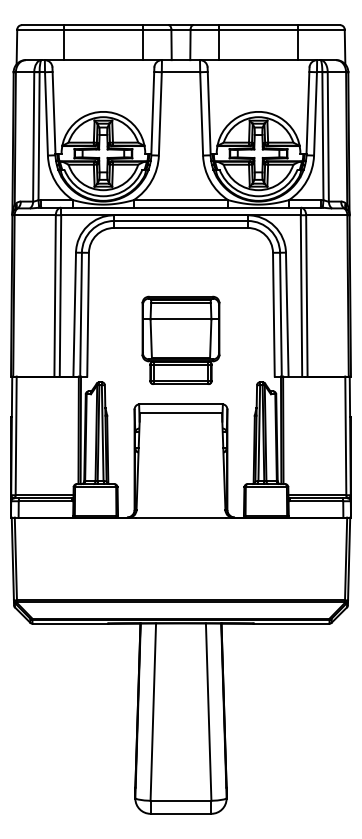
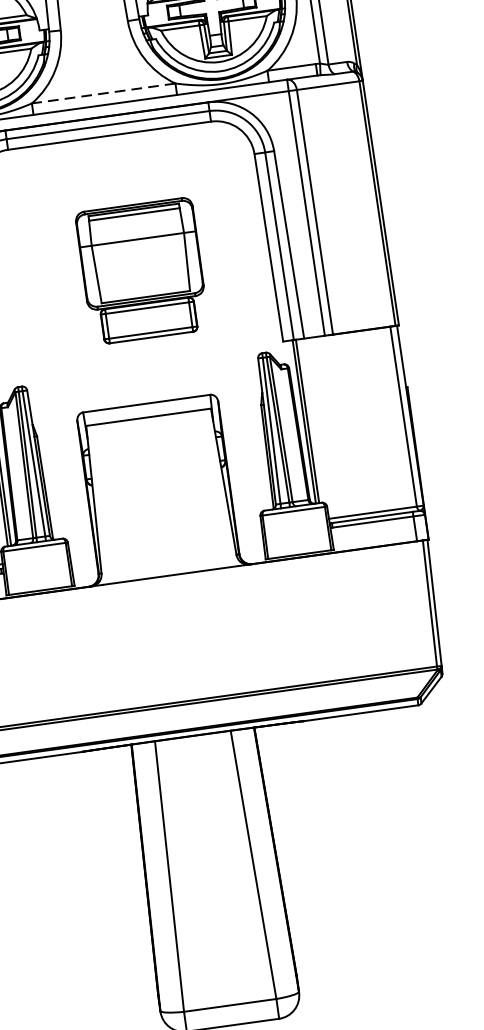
line: (180, 200) -> (103, 94), solid -> dashed
part: (180, 339) -> (141, 269), moved

